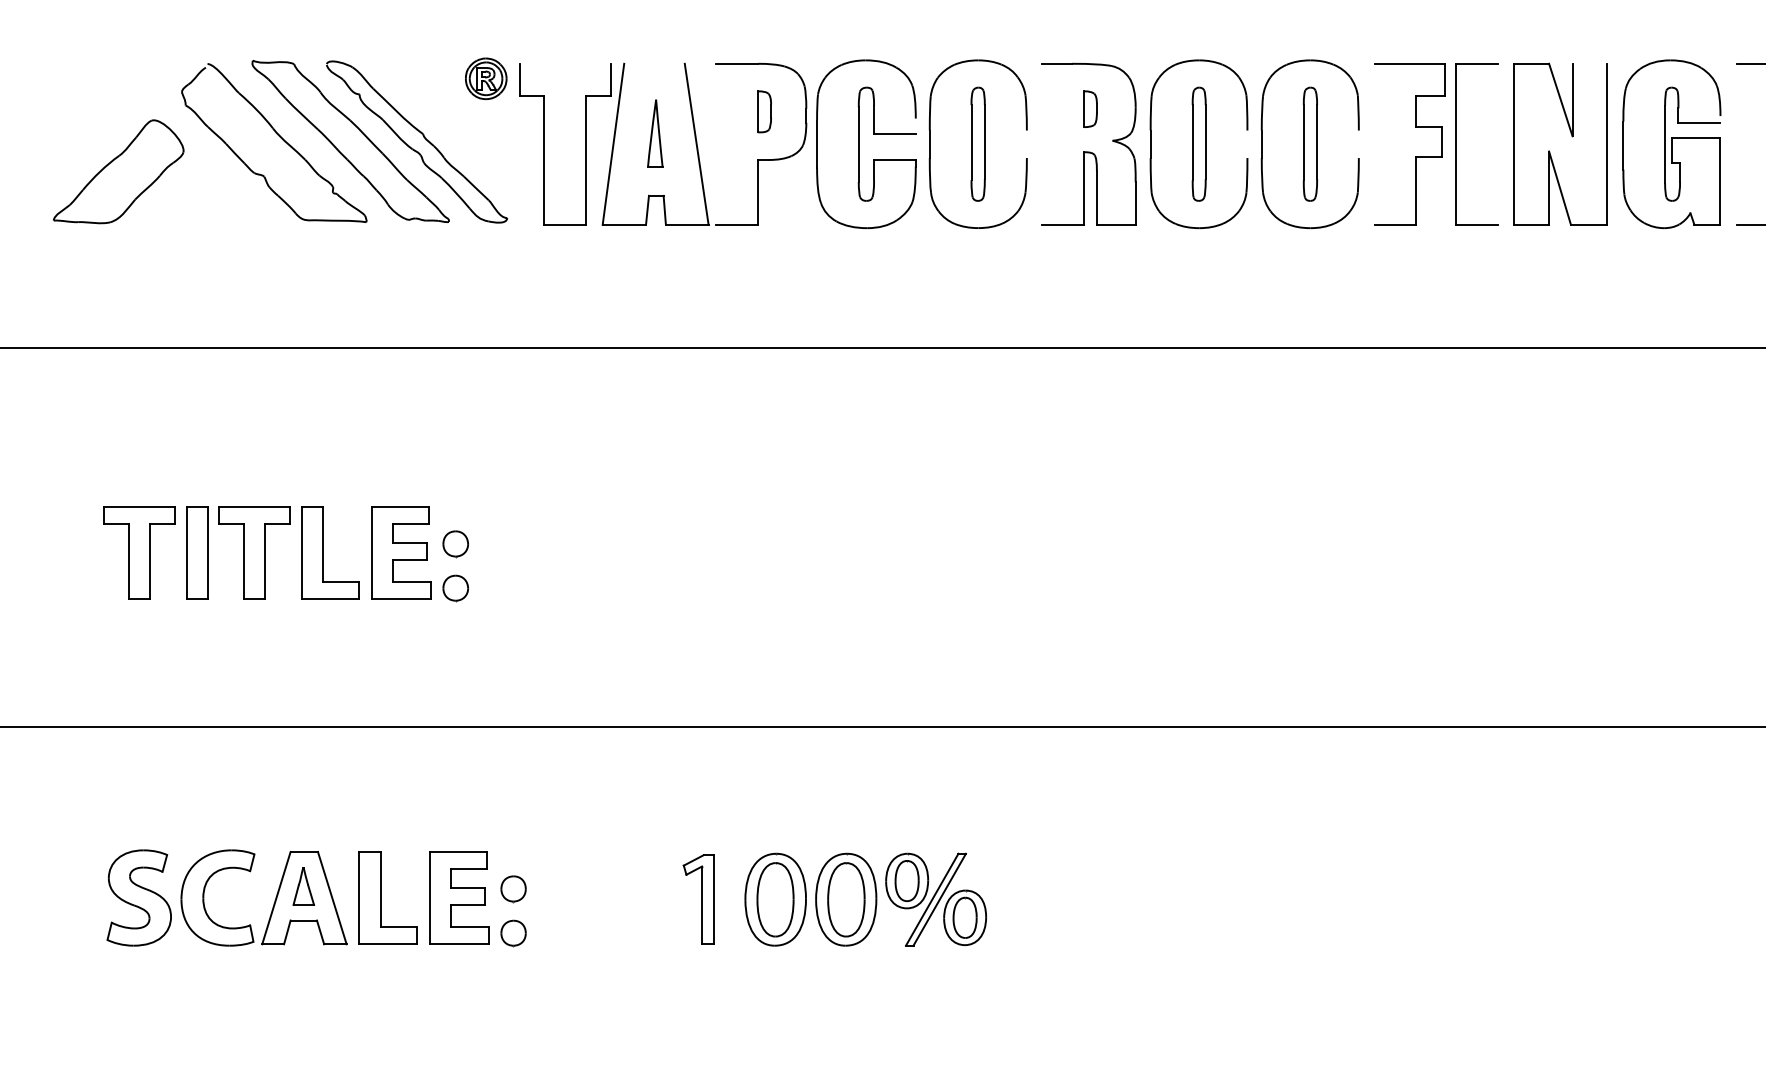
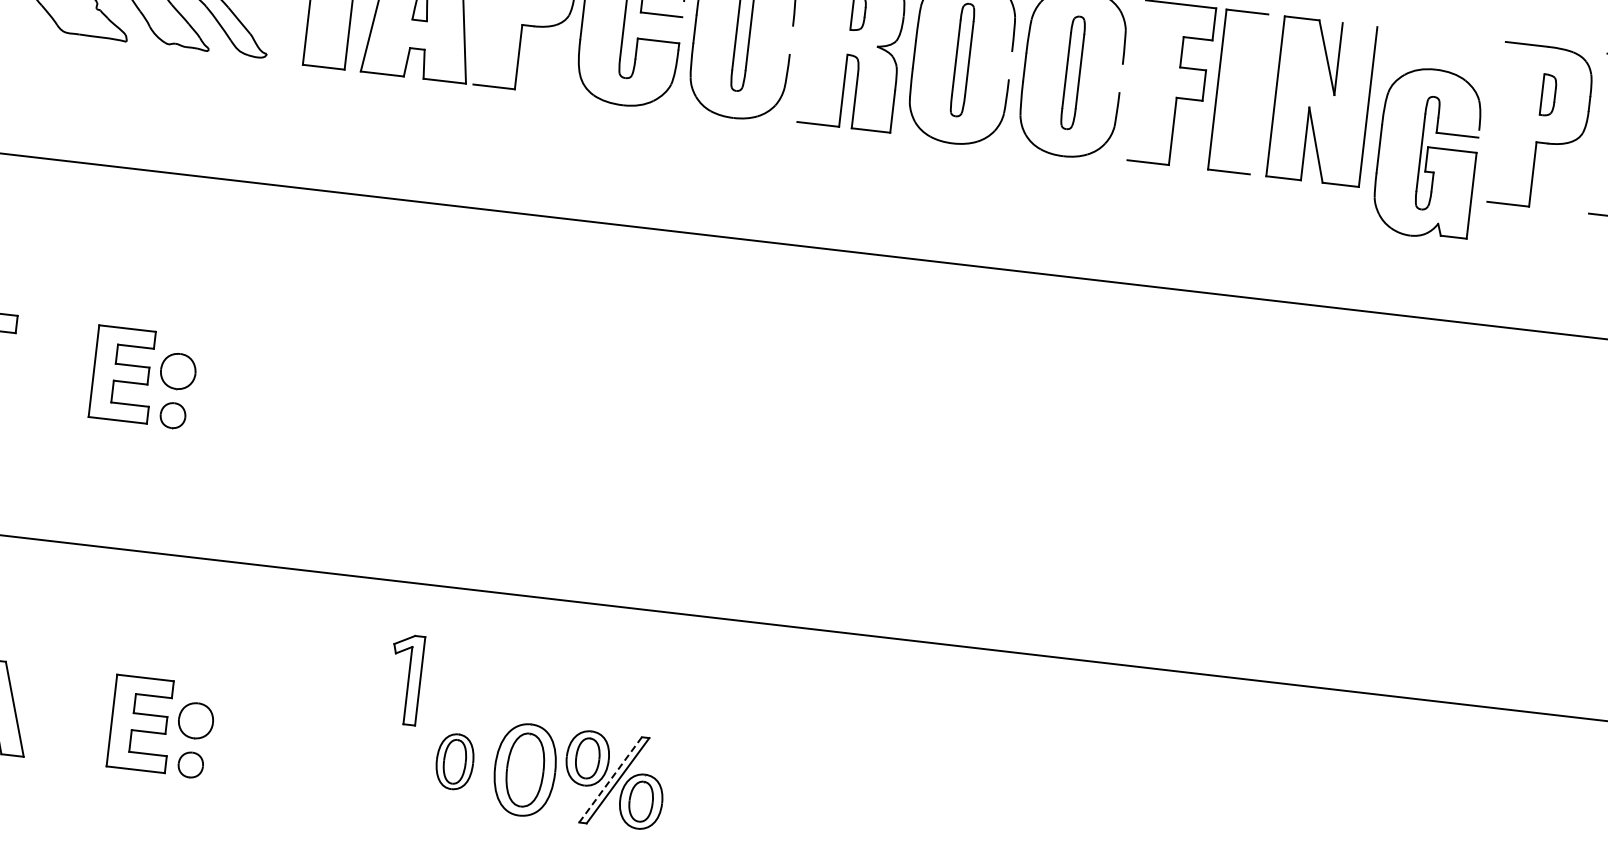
part: (1671, 144) -> (1427, 153), moved
part: (455, 544) -> (177, 372), size x1.4
part: (323, 552) -> (45, 364), removed
part: (513, 889) -> (195, 721), size x1.4
part: (387, 897) -> (69, 715), removed
part: (698, 899) -> (405, 679), moved
part: (775, 899) -> (454, 761), size x0.6
line: (932, 899) -> (610, 779), solid -> dashed

